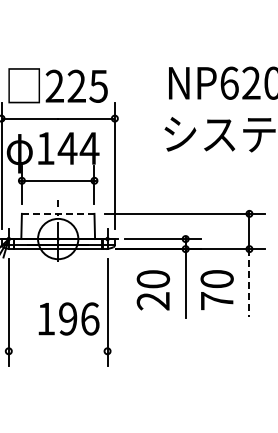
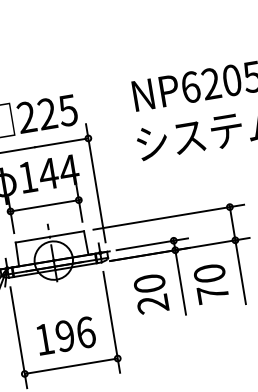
line: (58, 213) -> (50, 236), dashed -> solid
line: (249, 283) -> (240, 272), dashed -> solid
text: (68, 318) -> (65, 335), moved
line: (57, 351) -> (70, 366), added

